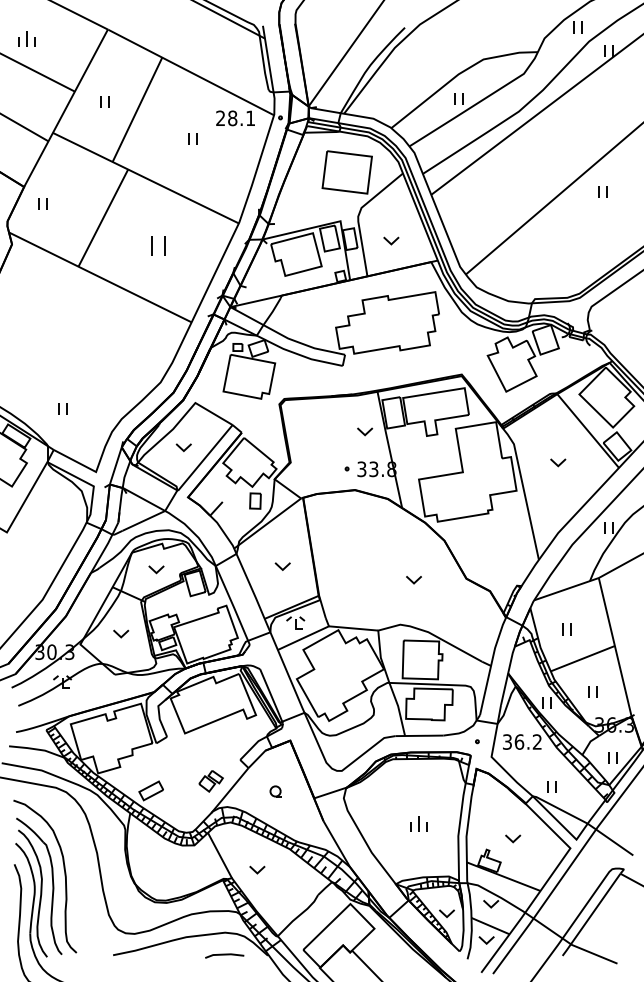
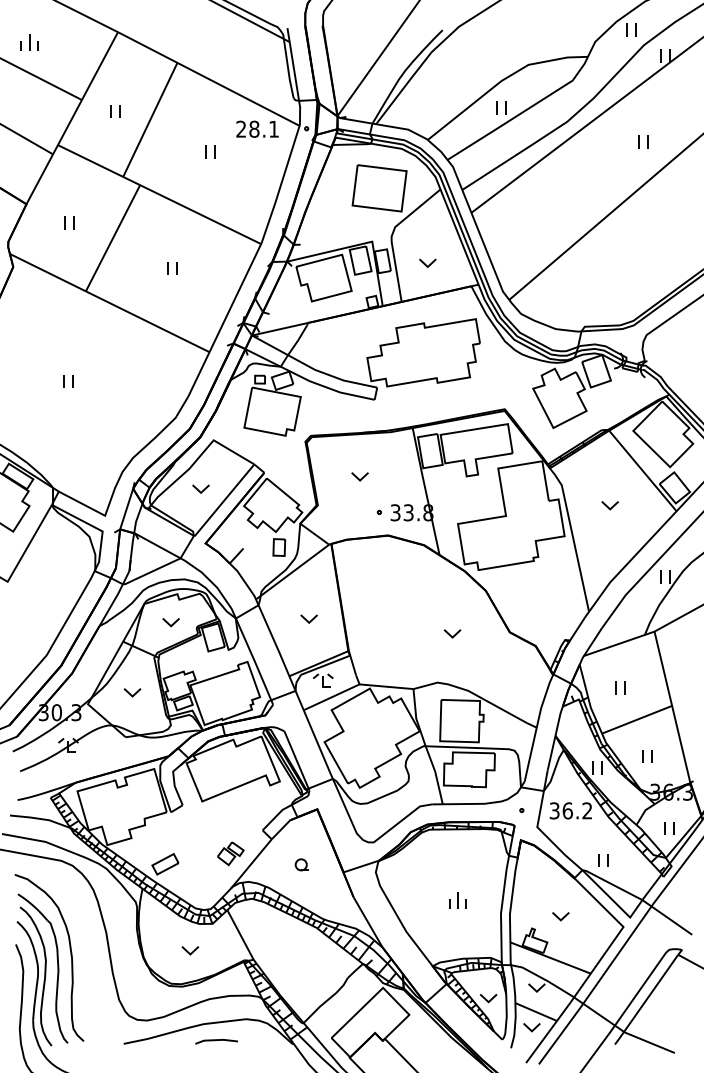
part: (602, 191) -> (643, 141), moved
part: (42, 203) -> (69, 222), moved
part: (157, 245) -> (172, 268), size x0.62
part: (62, 409) -> (68, 381), moved
part: (364, 431) -> (359, 476), moved
part: (257, 869) -> (190, 950), moved
line: (224, 954) -> (216, 1040), moved

